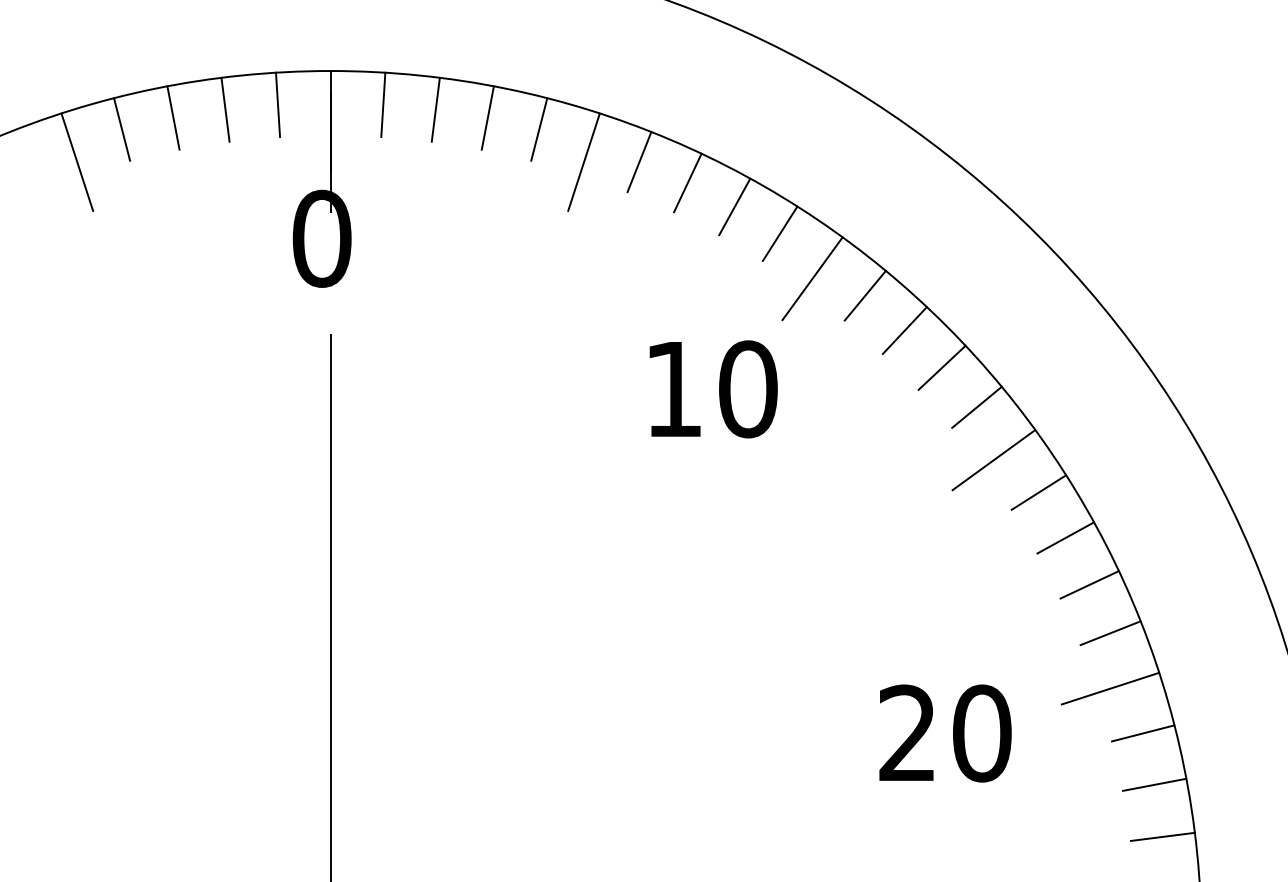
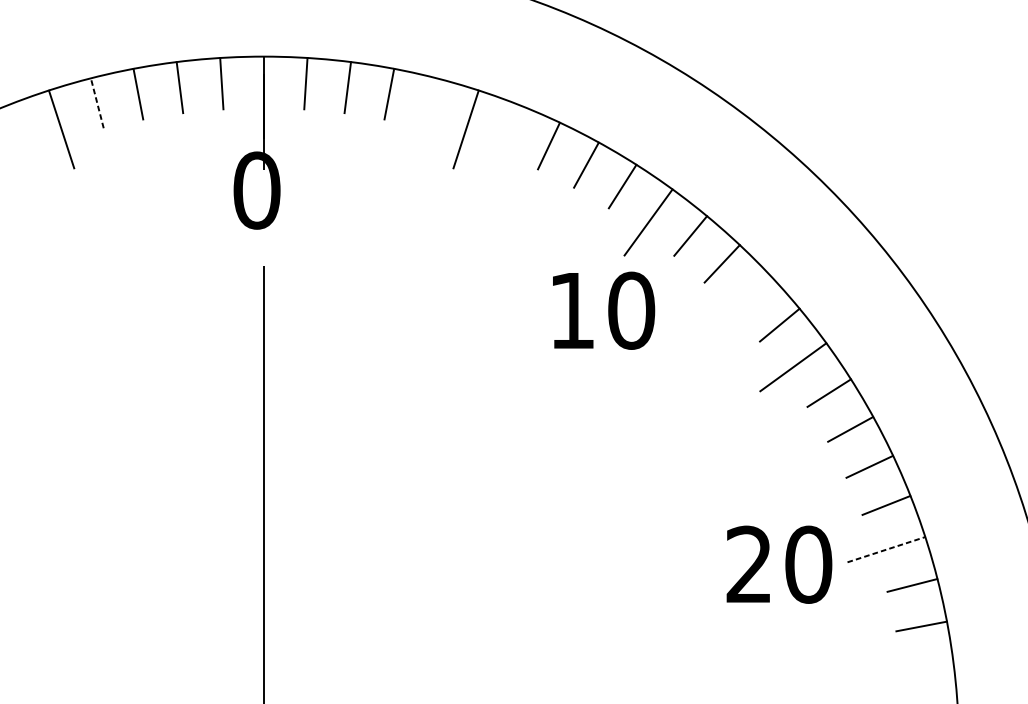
line: (121, 129) -> (96, 103), solid -> dashed
line: (539, 129) -> (430, 103), removed
line: (639, 162) -> (510, 129), removed
line: (941, 367) -> (751, 293), removed
text: (713, 389) -> (603, 310), moved
line: (1110, 688) -> (886, 549), solid -> dashed
text: (945, 733) -> (779, 564), moved
line: (1162, 836) -> (927, 667), removed

